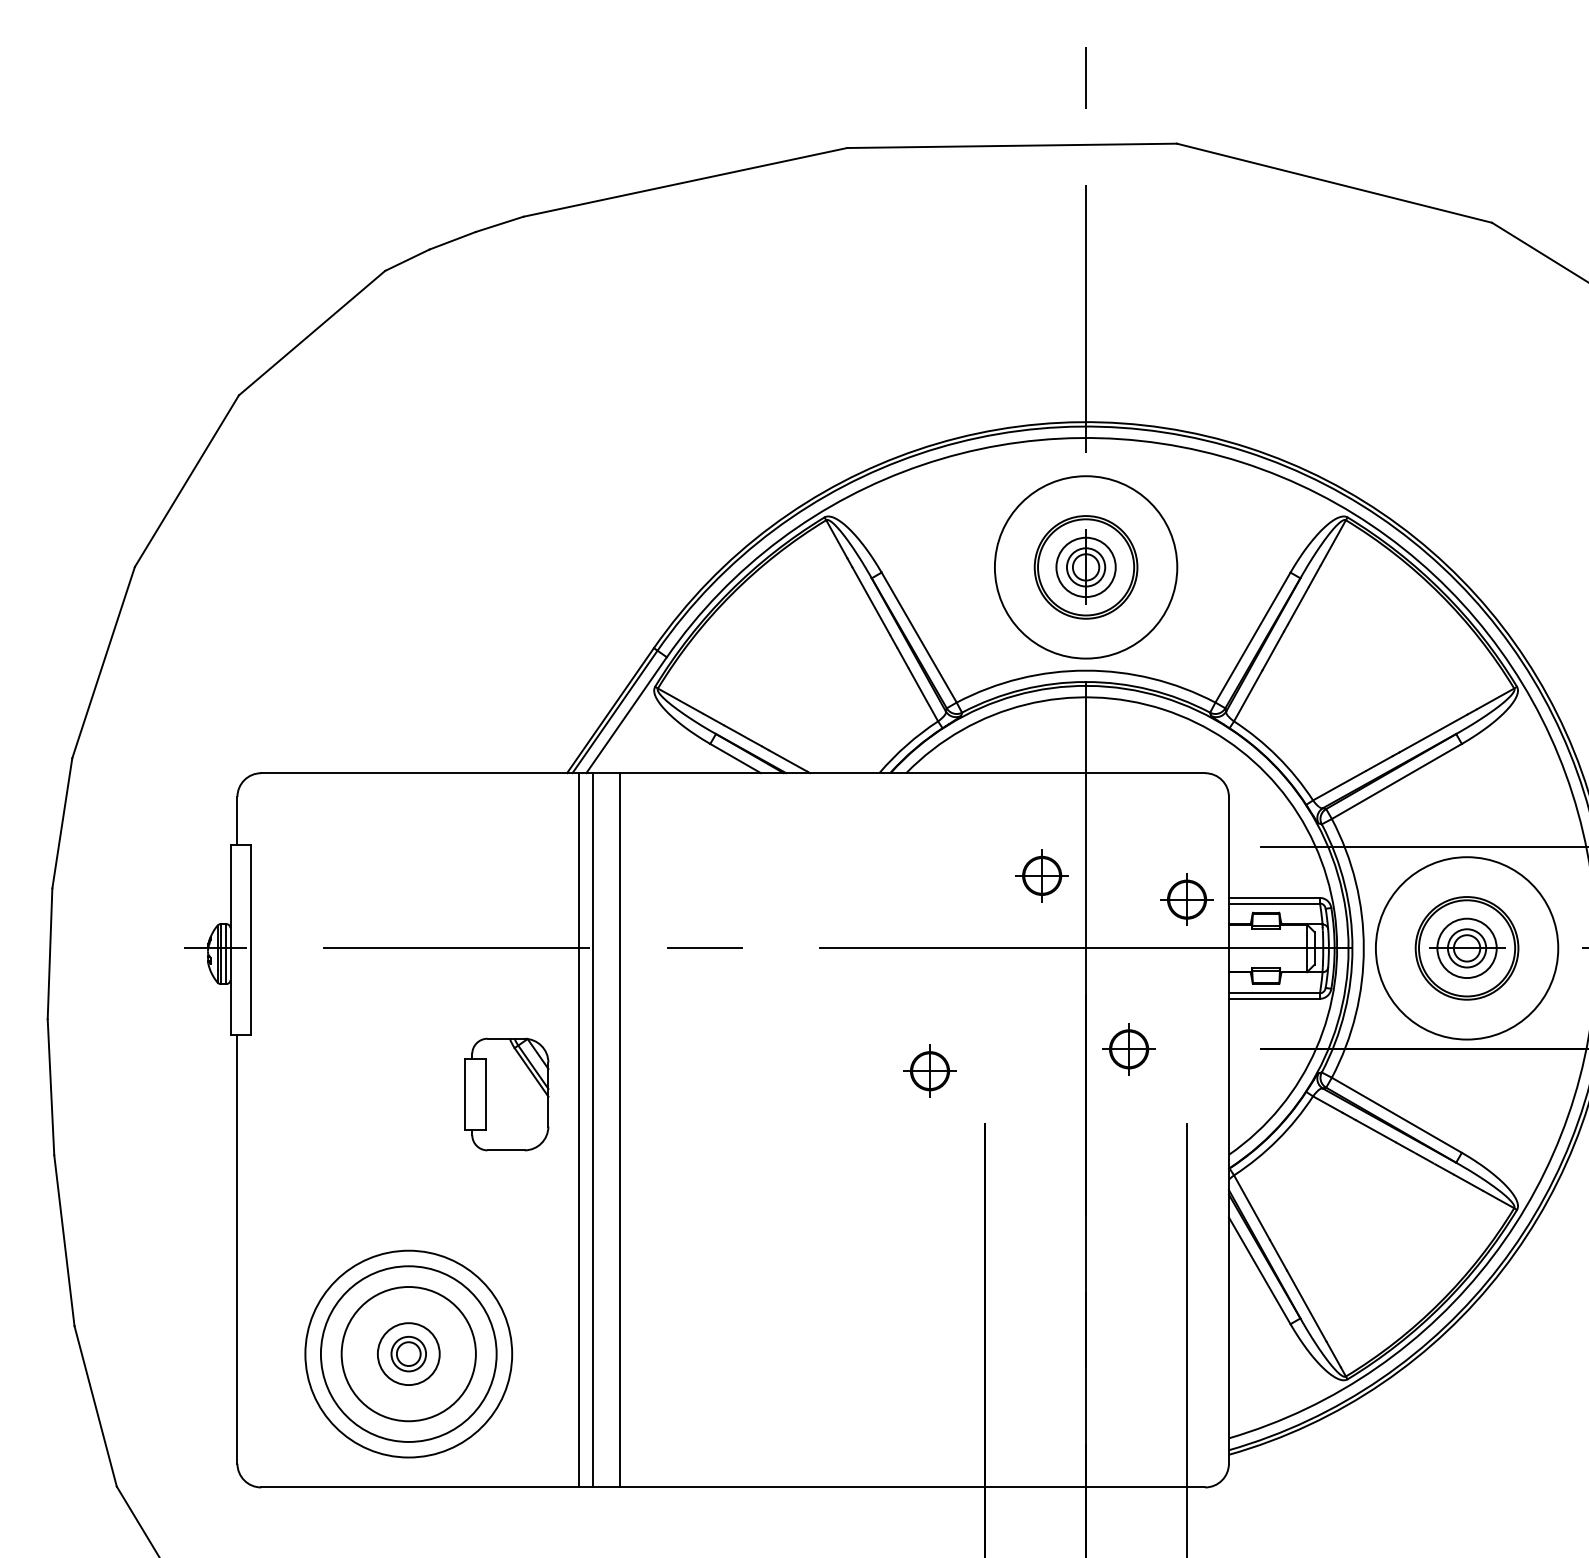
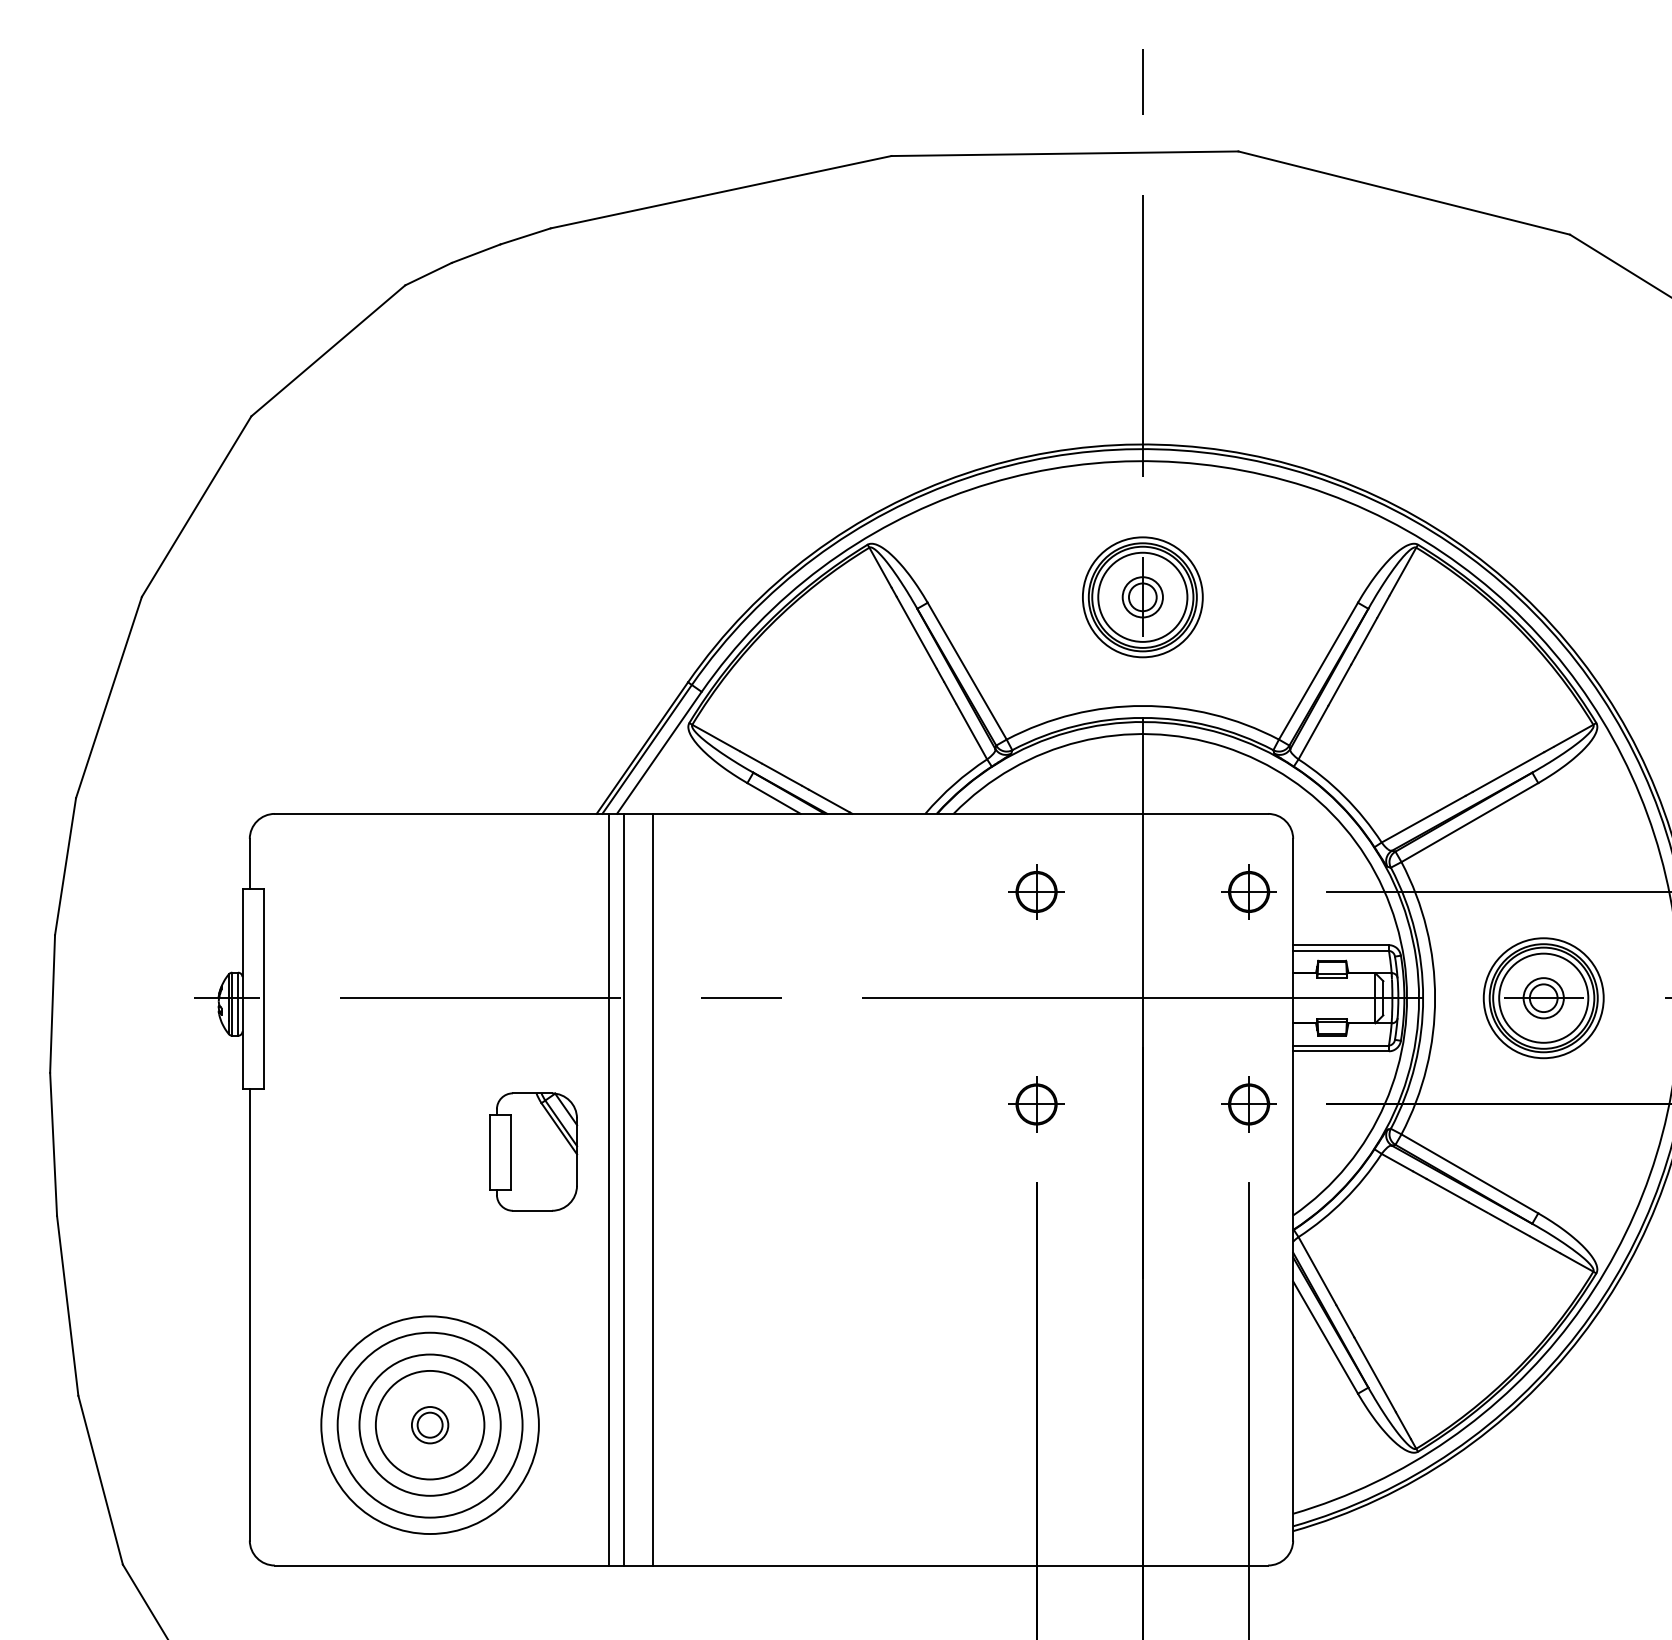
circle: (1085, 566) -> (1142, 596), size x1.43
circle: (1085, 567) -> (1142, 597), size x0.62
part: (1042, 875) -> (1036, 891), moved
part: (1186, 899) -> (1248, 891), moved
circle: (1466, 947) -> (1543, 997), size x1.43
circle: (1466, 948) -> (1543, 998), size x0.62
part: (1128, 1049) -> (1248, 1104), moved
part: (929, 1071) -> (1036, 1104), moved
circle: (408, 1353) -> (429, 1424), size x1.67

